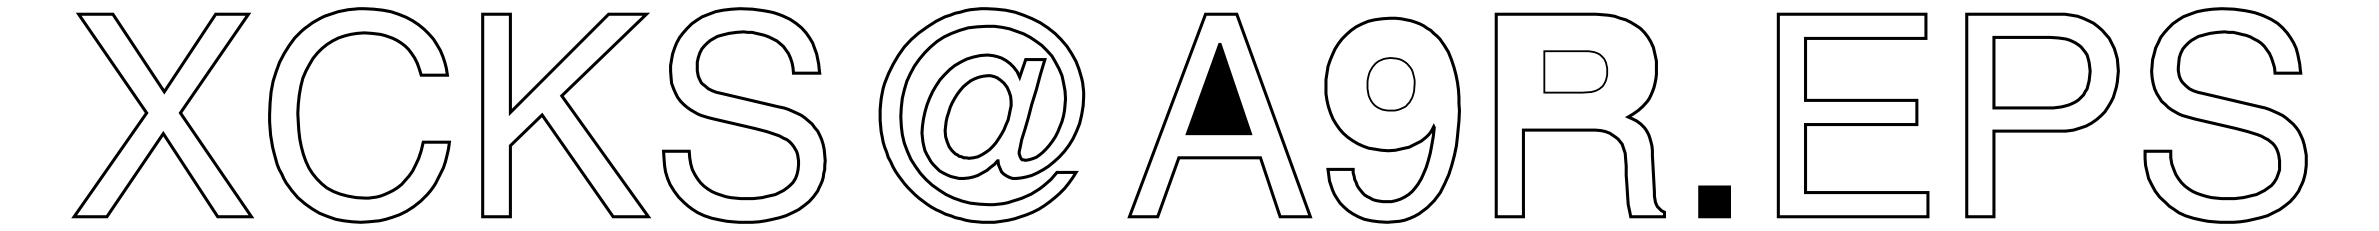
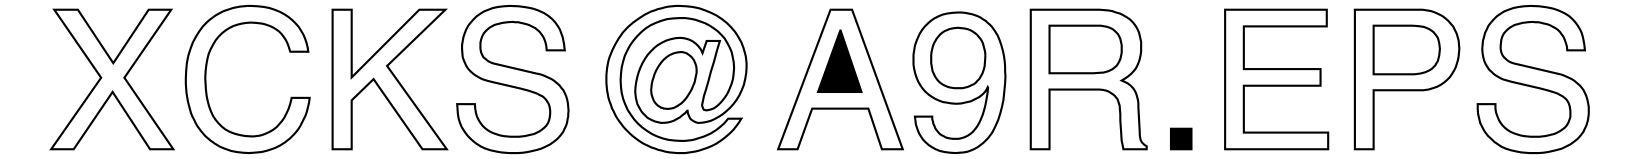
part: (1575, 71) -> (1085, 49), size x1.67
part: (1391, 83) -> (958, 57), size x1.67

